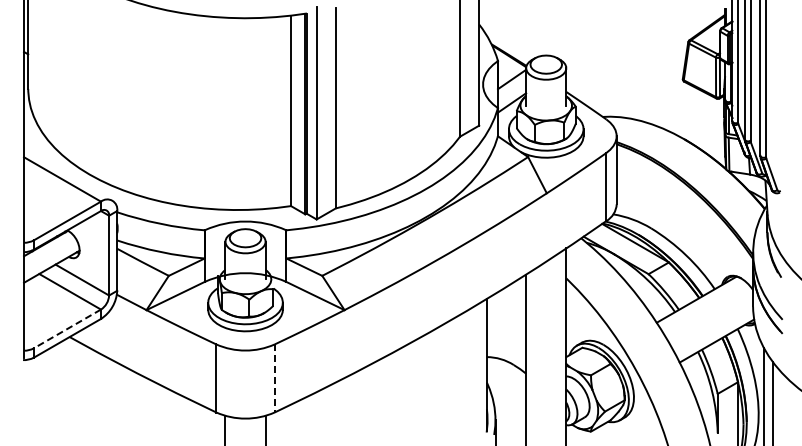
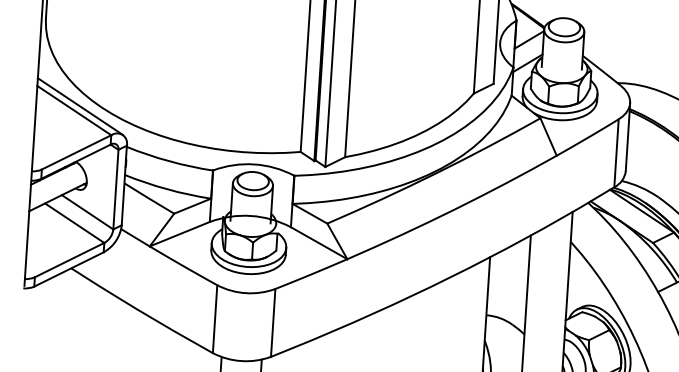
line: (68, 174) -> (80, 106), added
line: (67, 328) -> (69, 259), dashed -> solid
line: (274, 379) -> (272, 323), dashed -> solid

